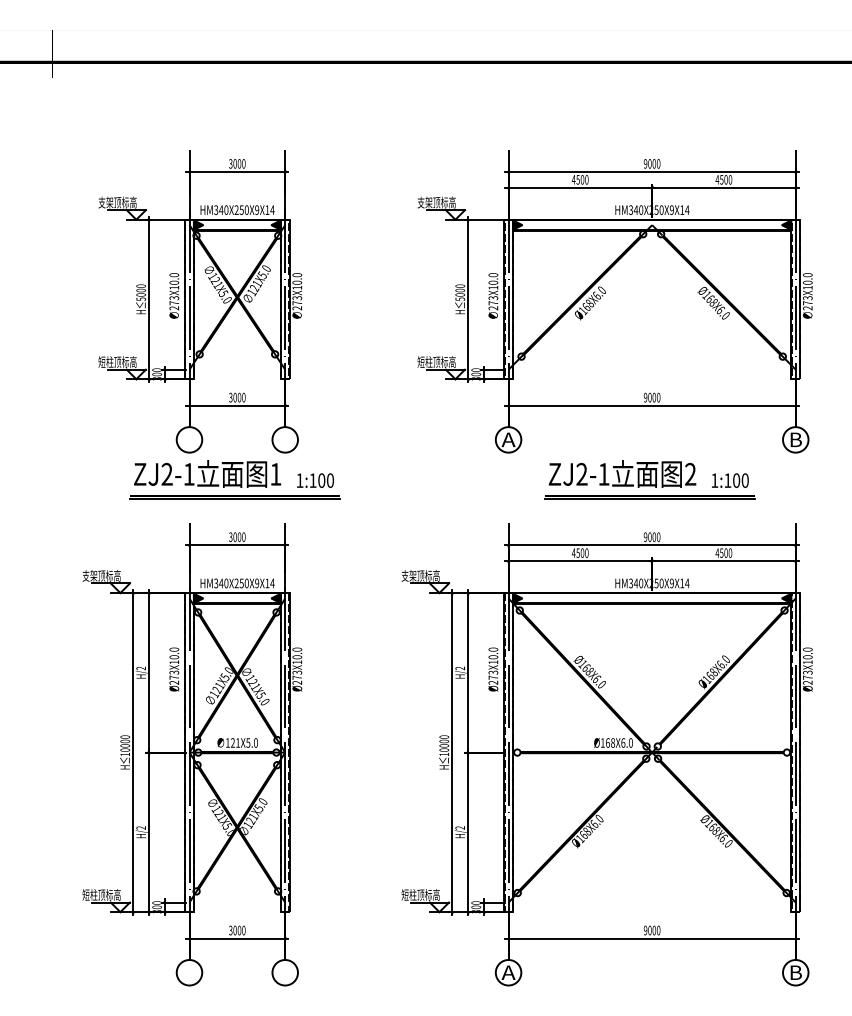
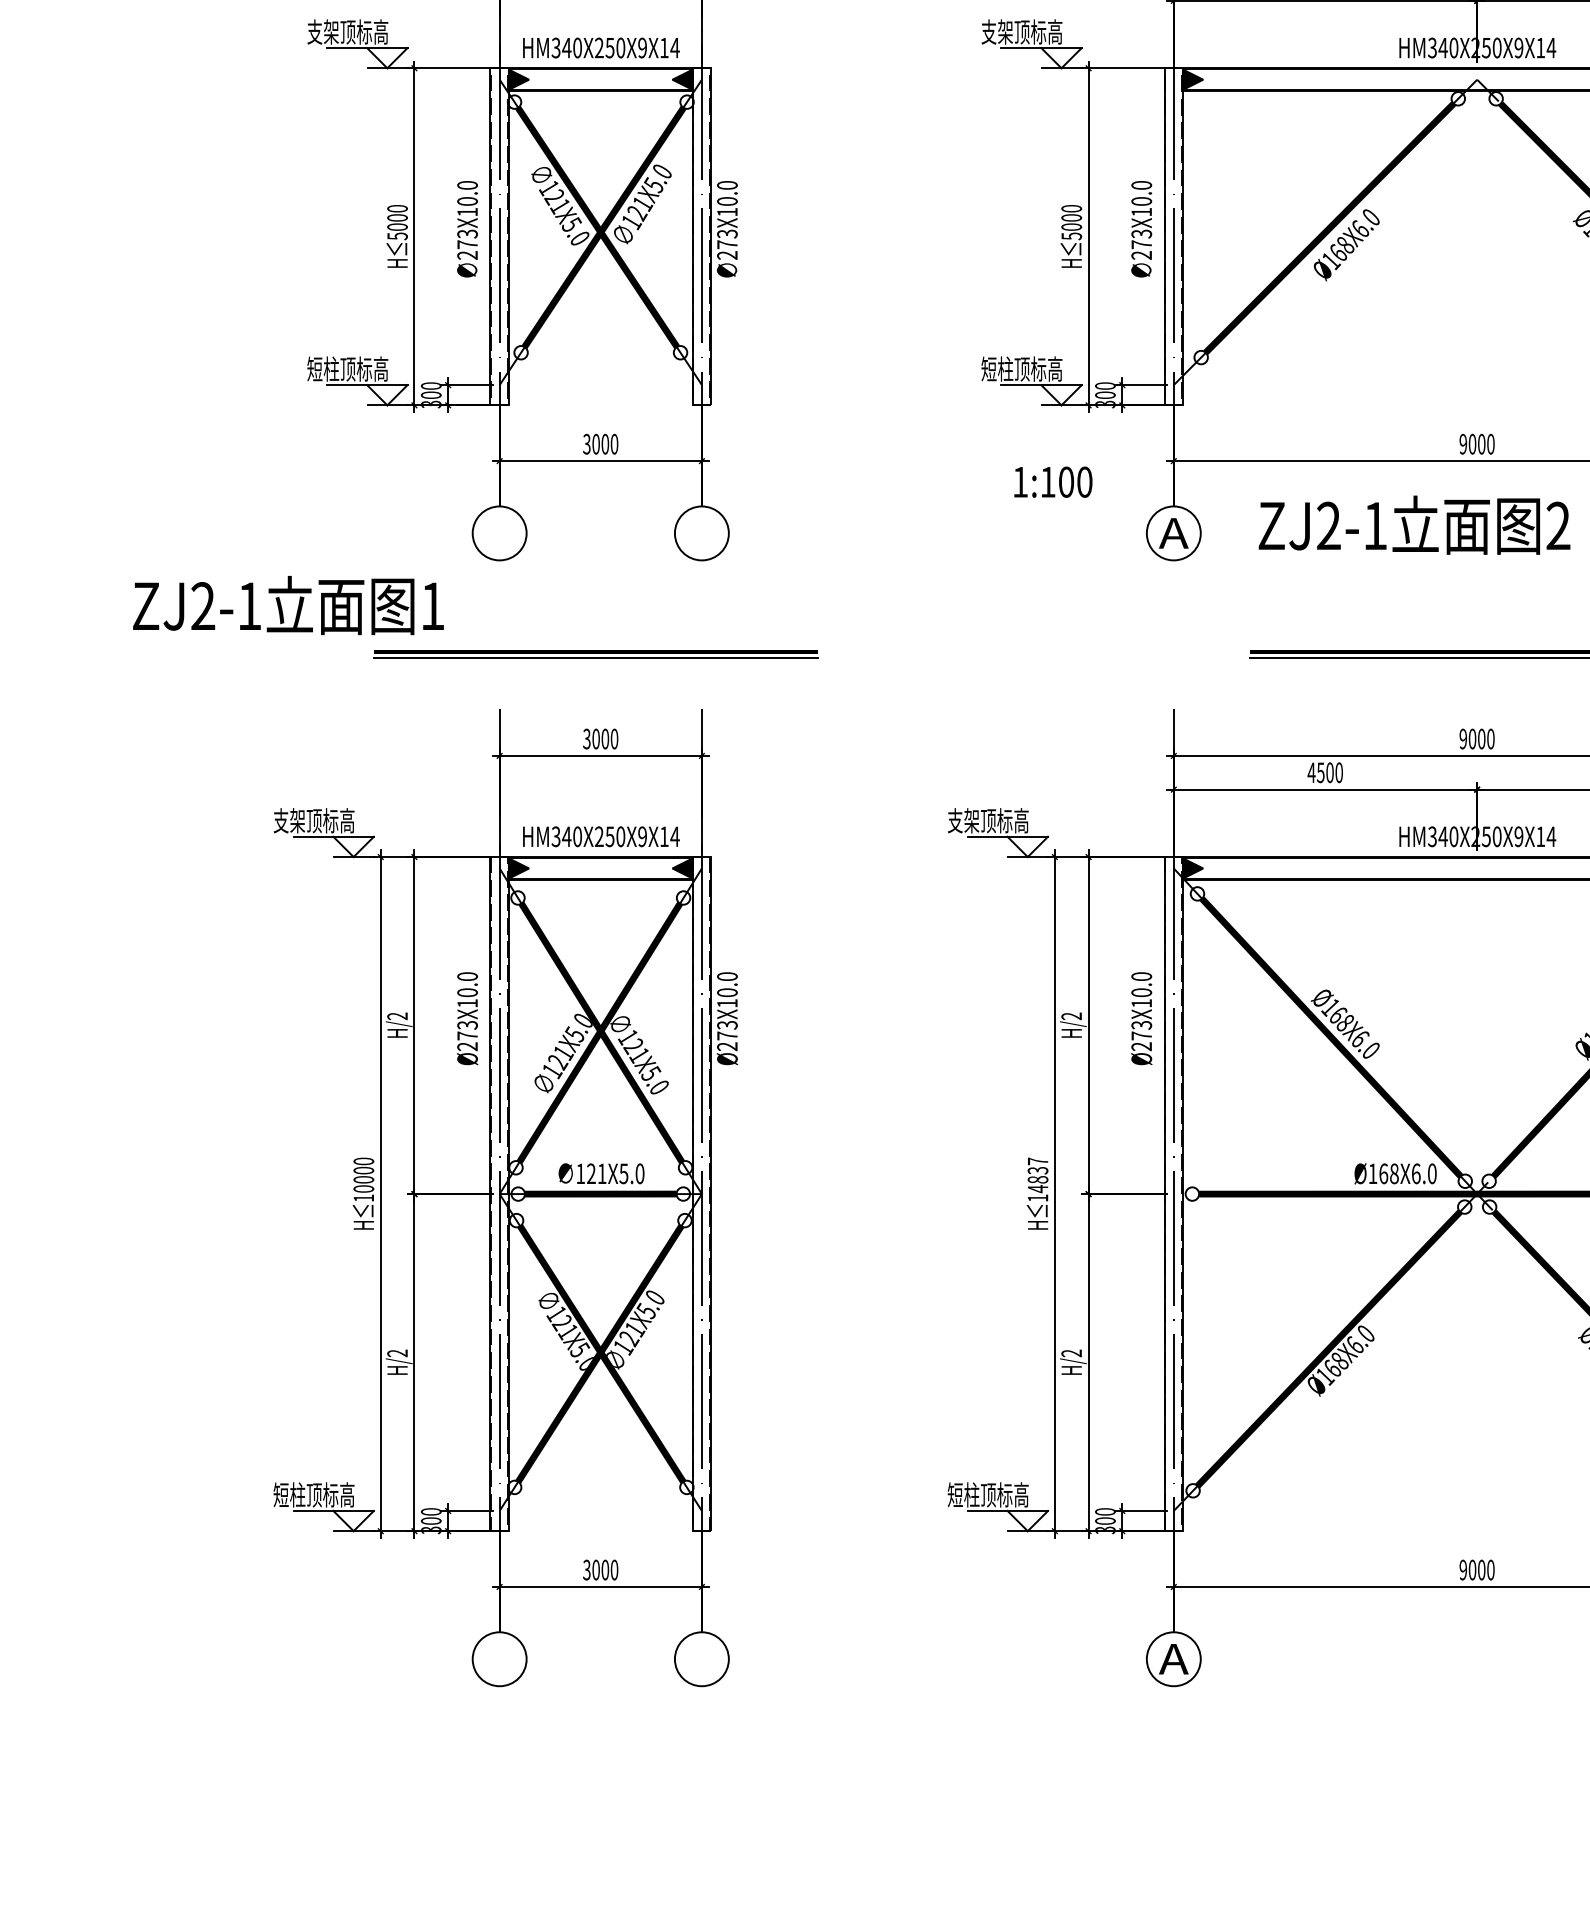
text: (207, 473) -> (288, 604), moved
text: (622, 473) -> (1414, 524), moved
text: (315, 480) -> (1053, 481), moved
text: (444, 743) -> (1038, 1174), 10000 -> 14837

